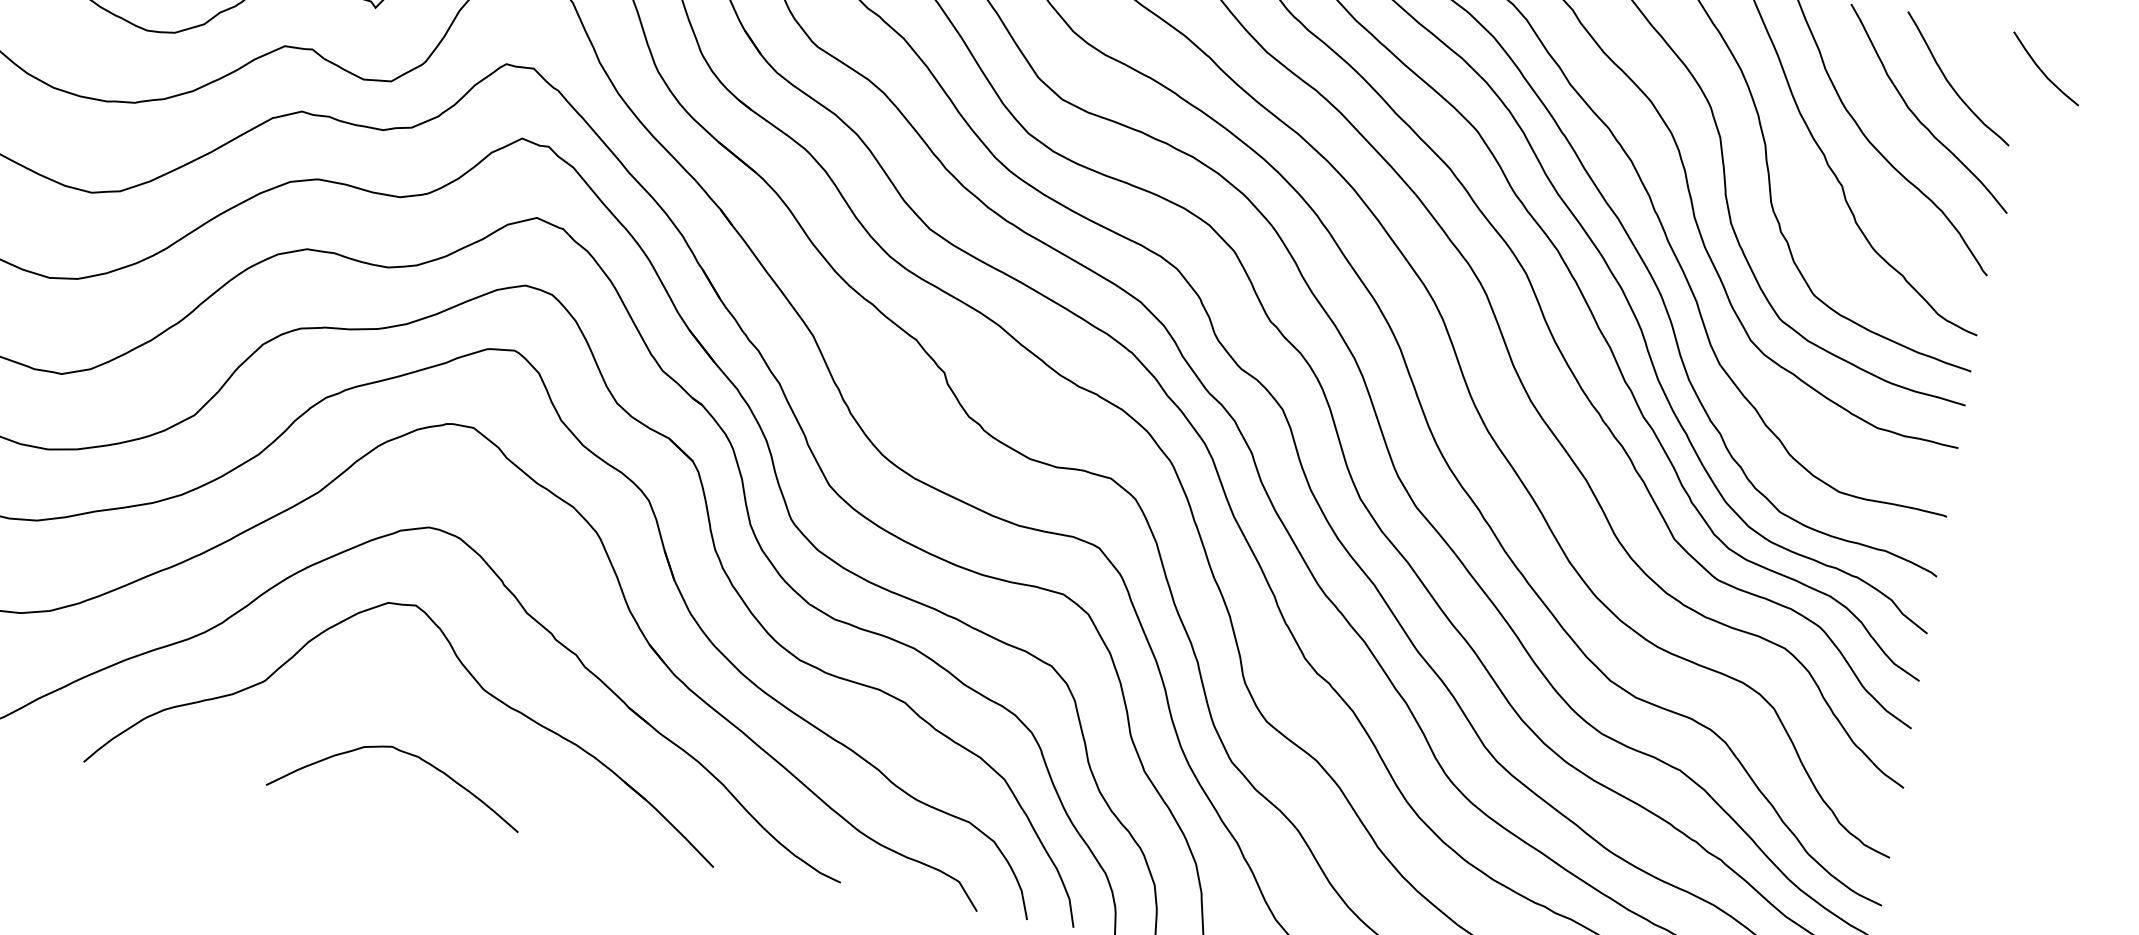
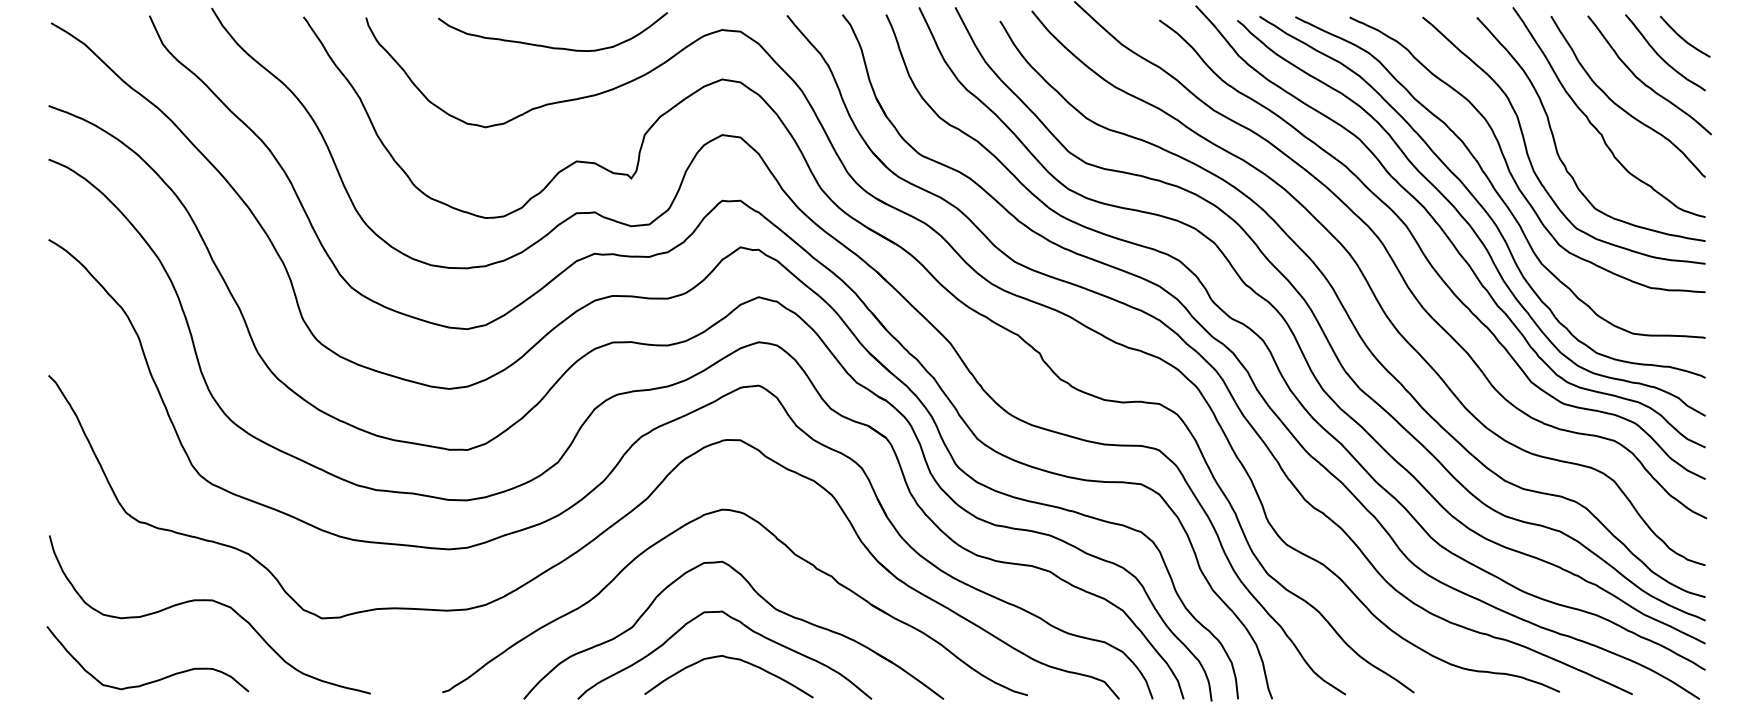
curve: (2043, 71) -> (1683, 38), moved
curve: (434, 710) -> (745, 627), added

